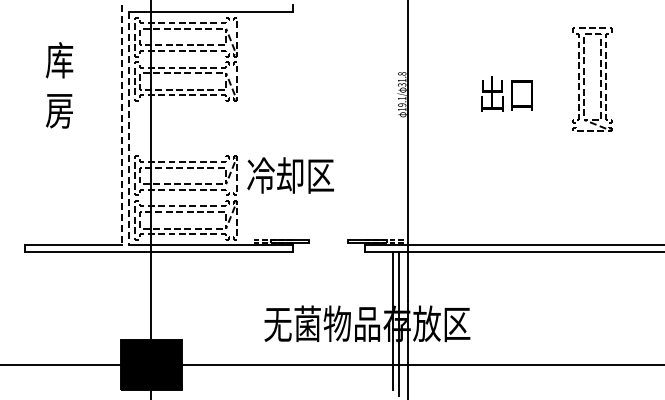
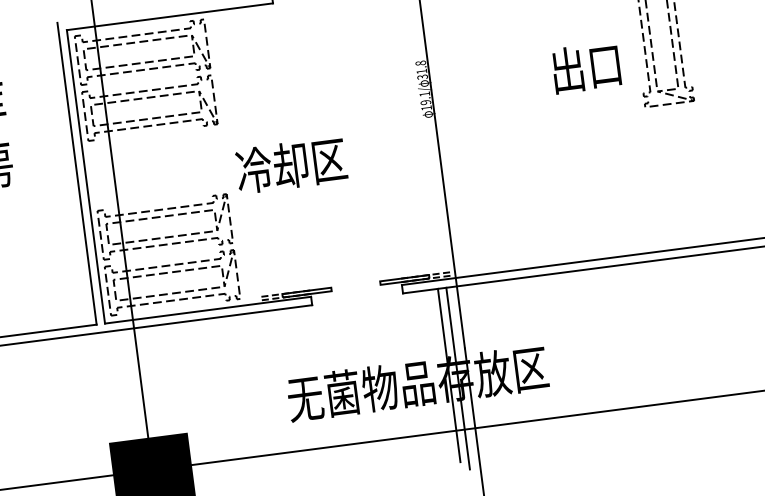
text: (506, 93) -> (585, 66), moved
line: (122, 125) -> (77, 173), dashed -> solid
line: (128, 128) -> (85, 176), dashed -> solid
text: (290, 175) -> (291, 165), moved

